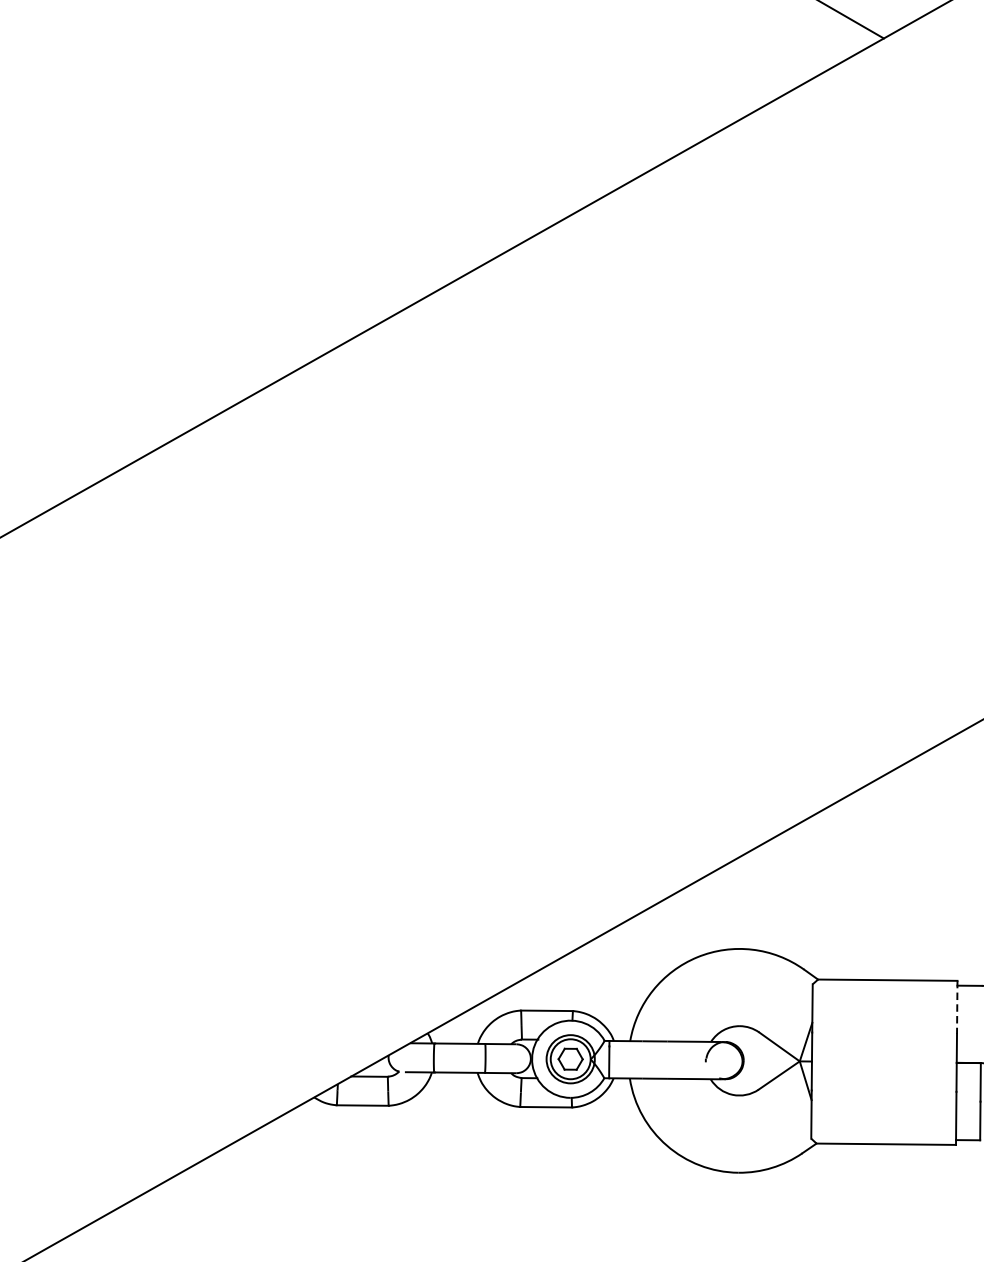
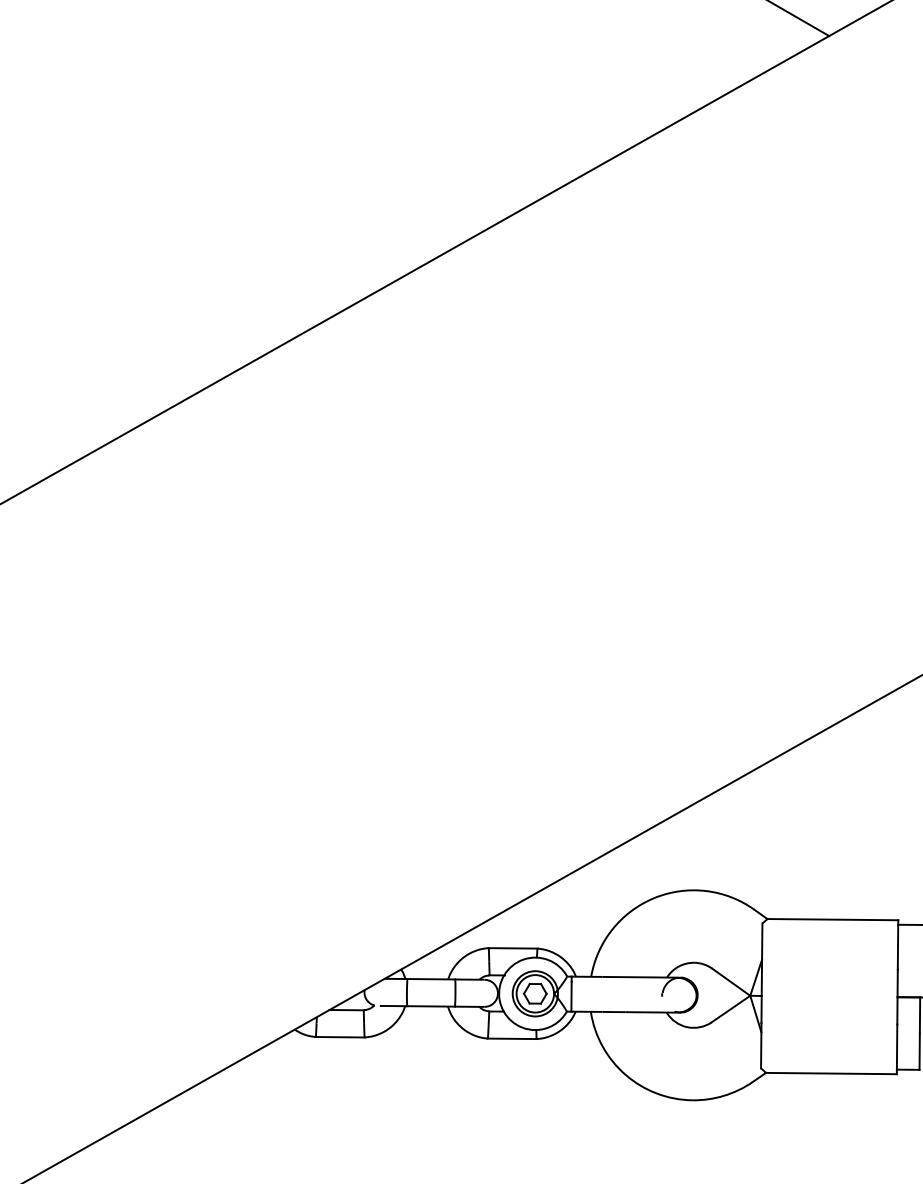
line: (957, 1007) -> (898, 945), dashed -> solid

